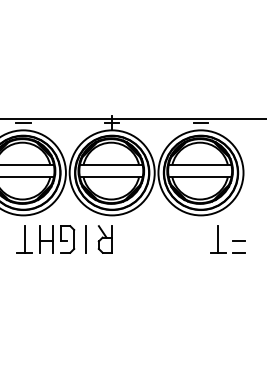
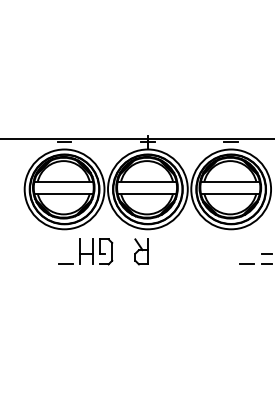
line: (24, 239) -> (65, 251), removed
line: (86, 239) -> (123, 251), removed
line: (218, 239) -> (247, 251), removed

